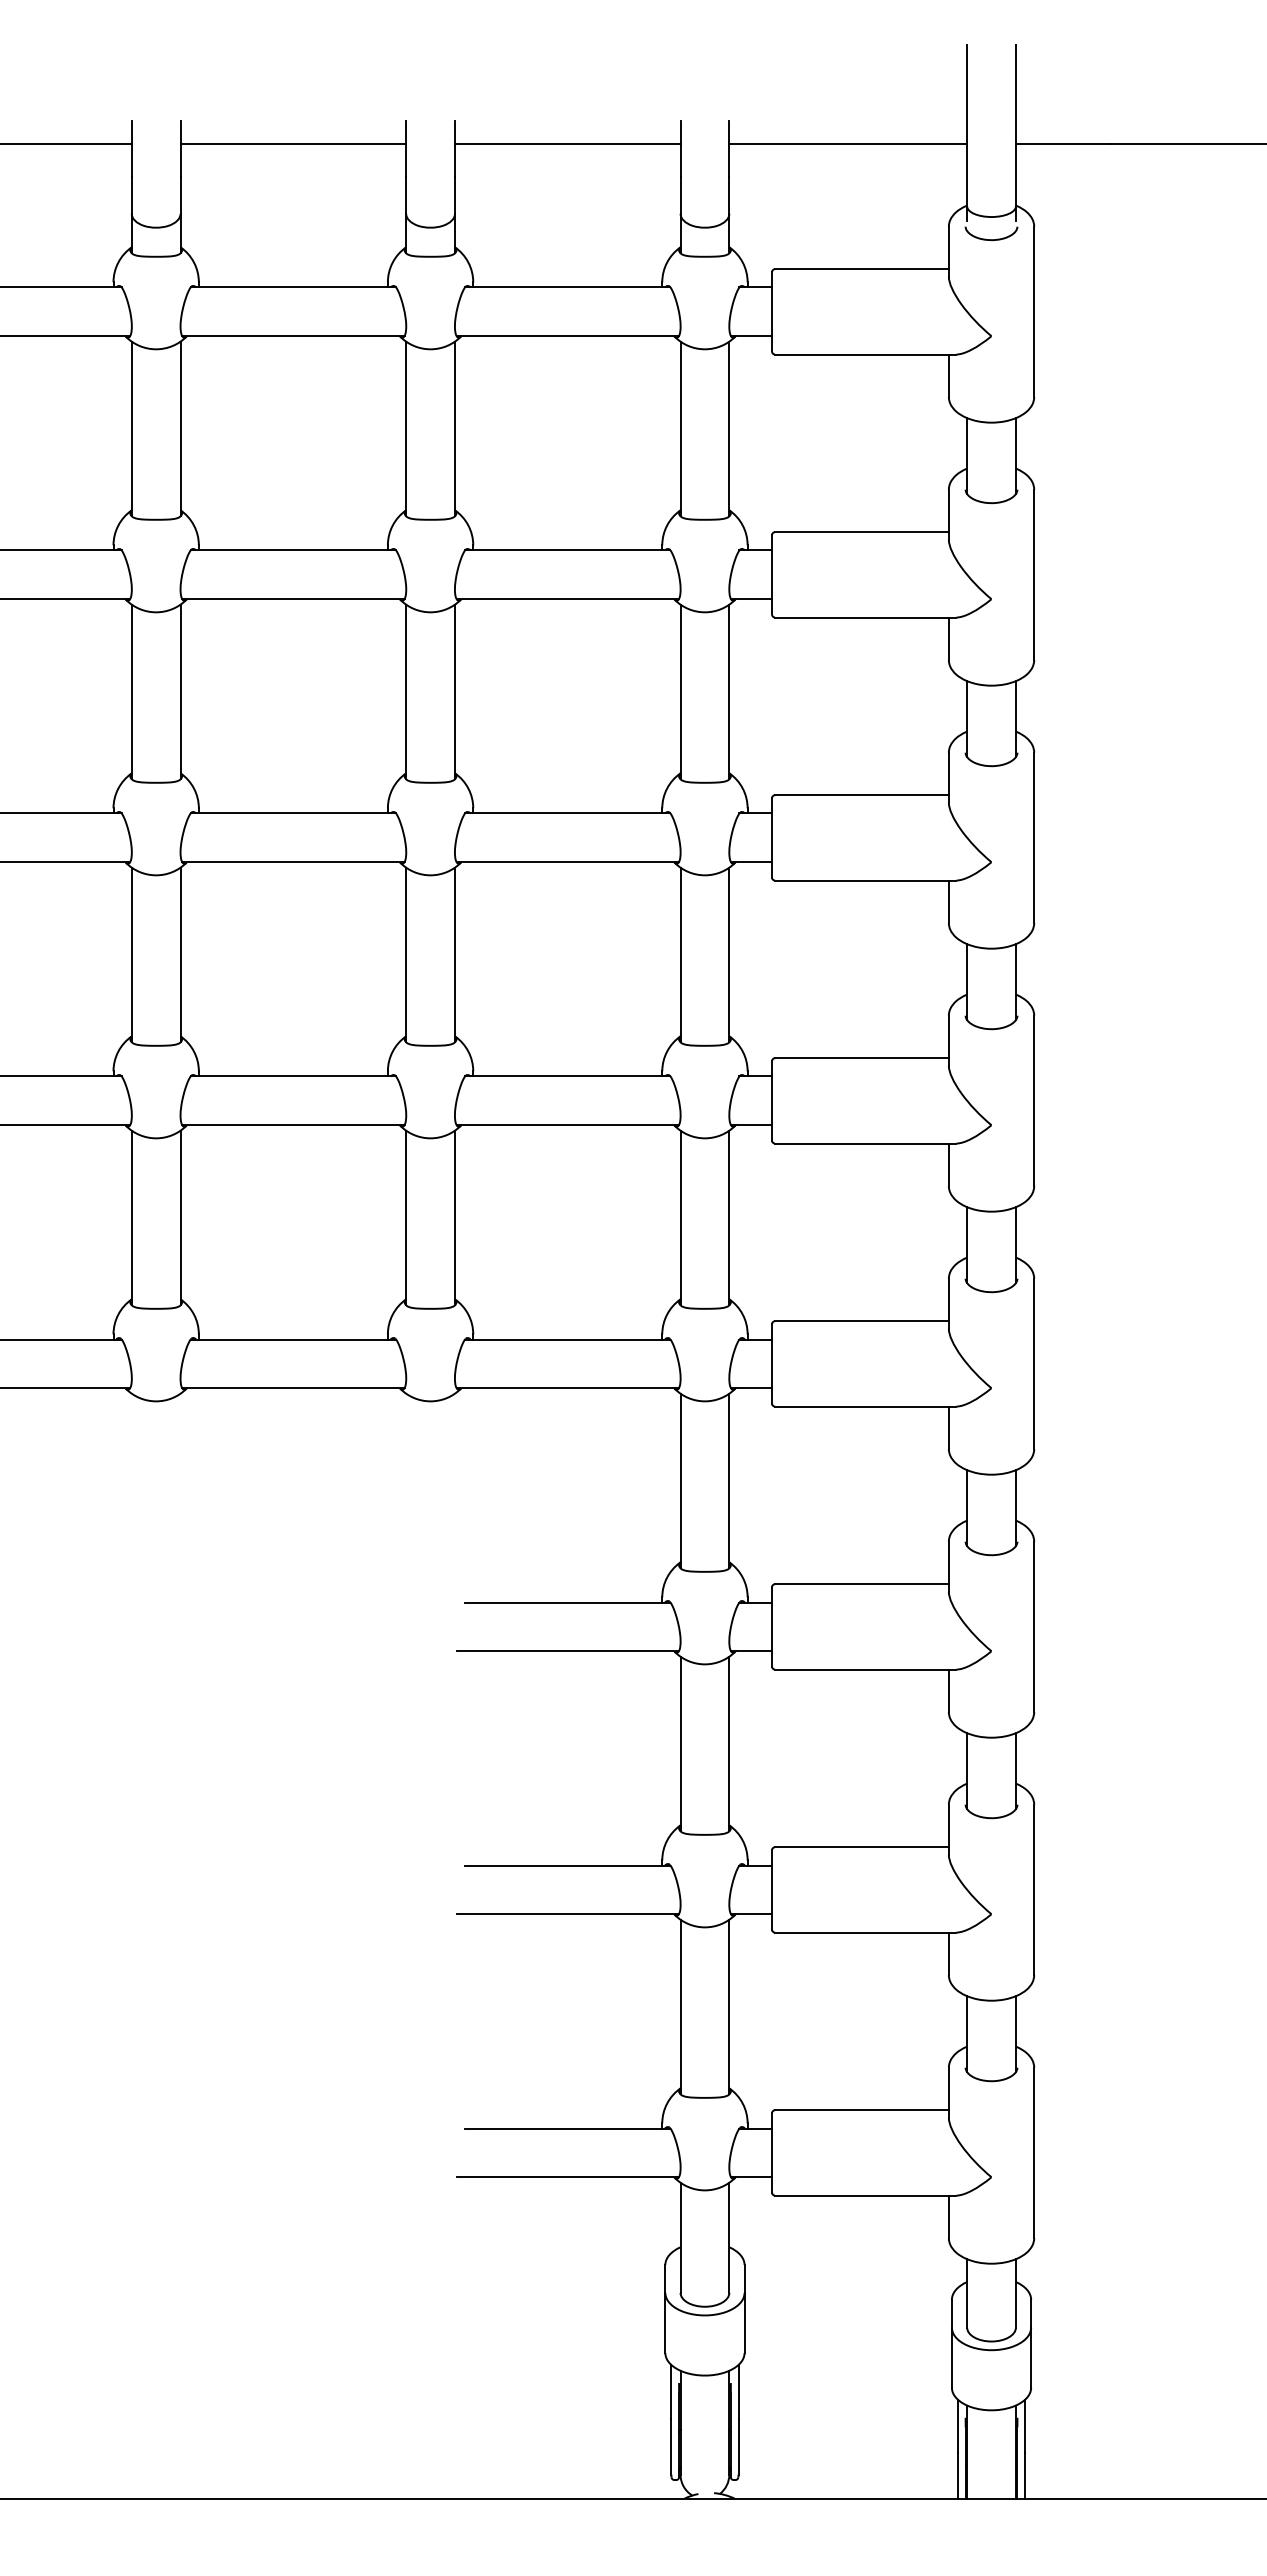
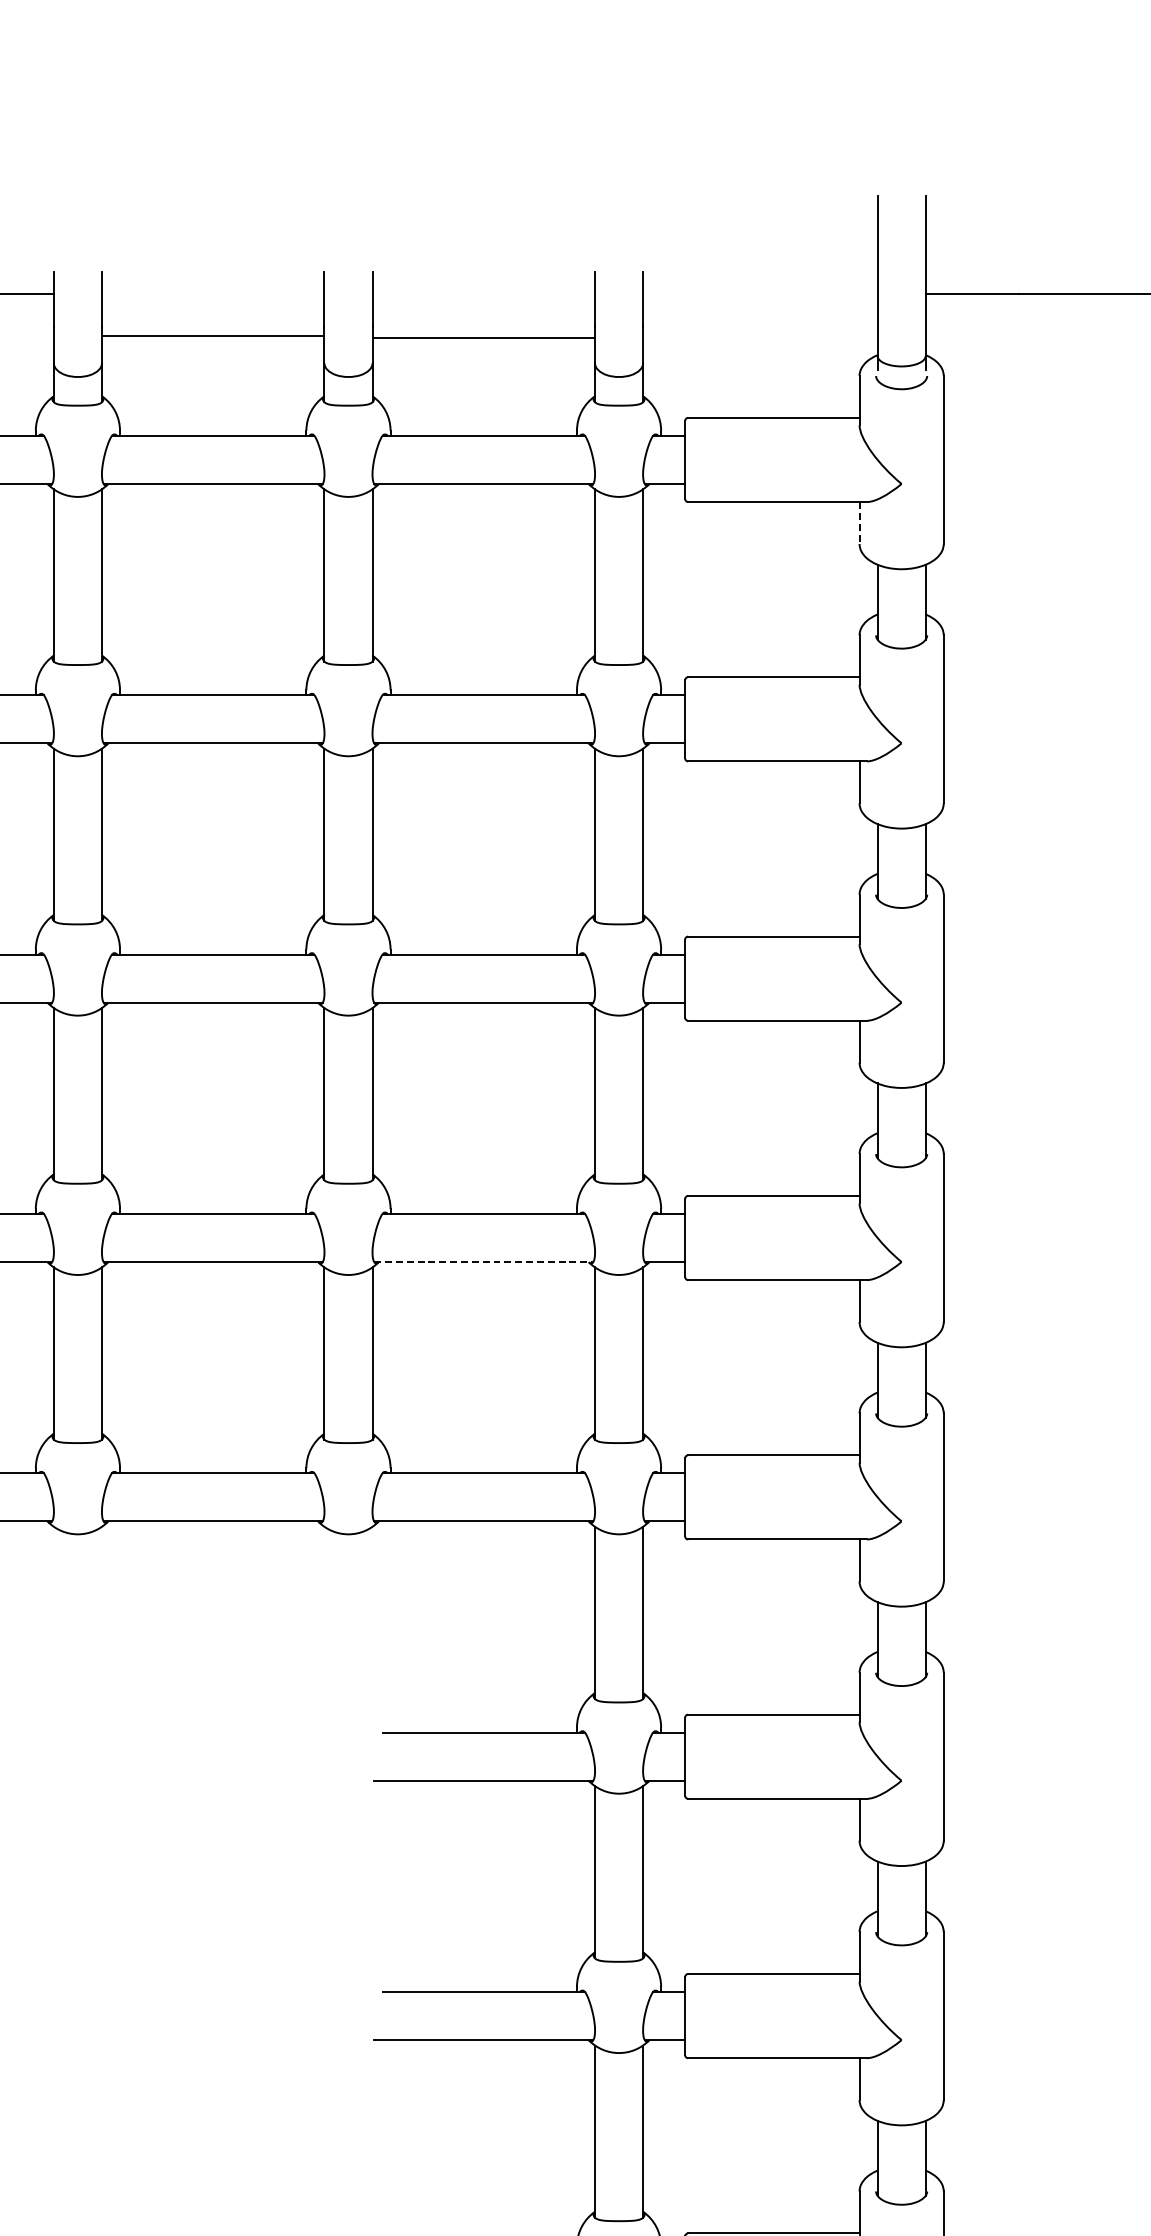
line: (293, 143) -> (213, 336), moved
line: (567, 143) -> (483, 338), moved
line: (848, 143) -> (760, 293), removed
line: (948, 376) -> (859, 523), solid -> dashed
line: (568, 1125) -> (484, 1262), solid -> dashed

